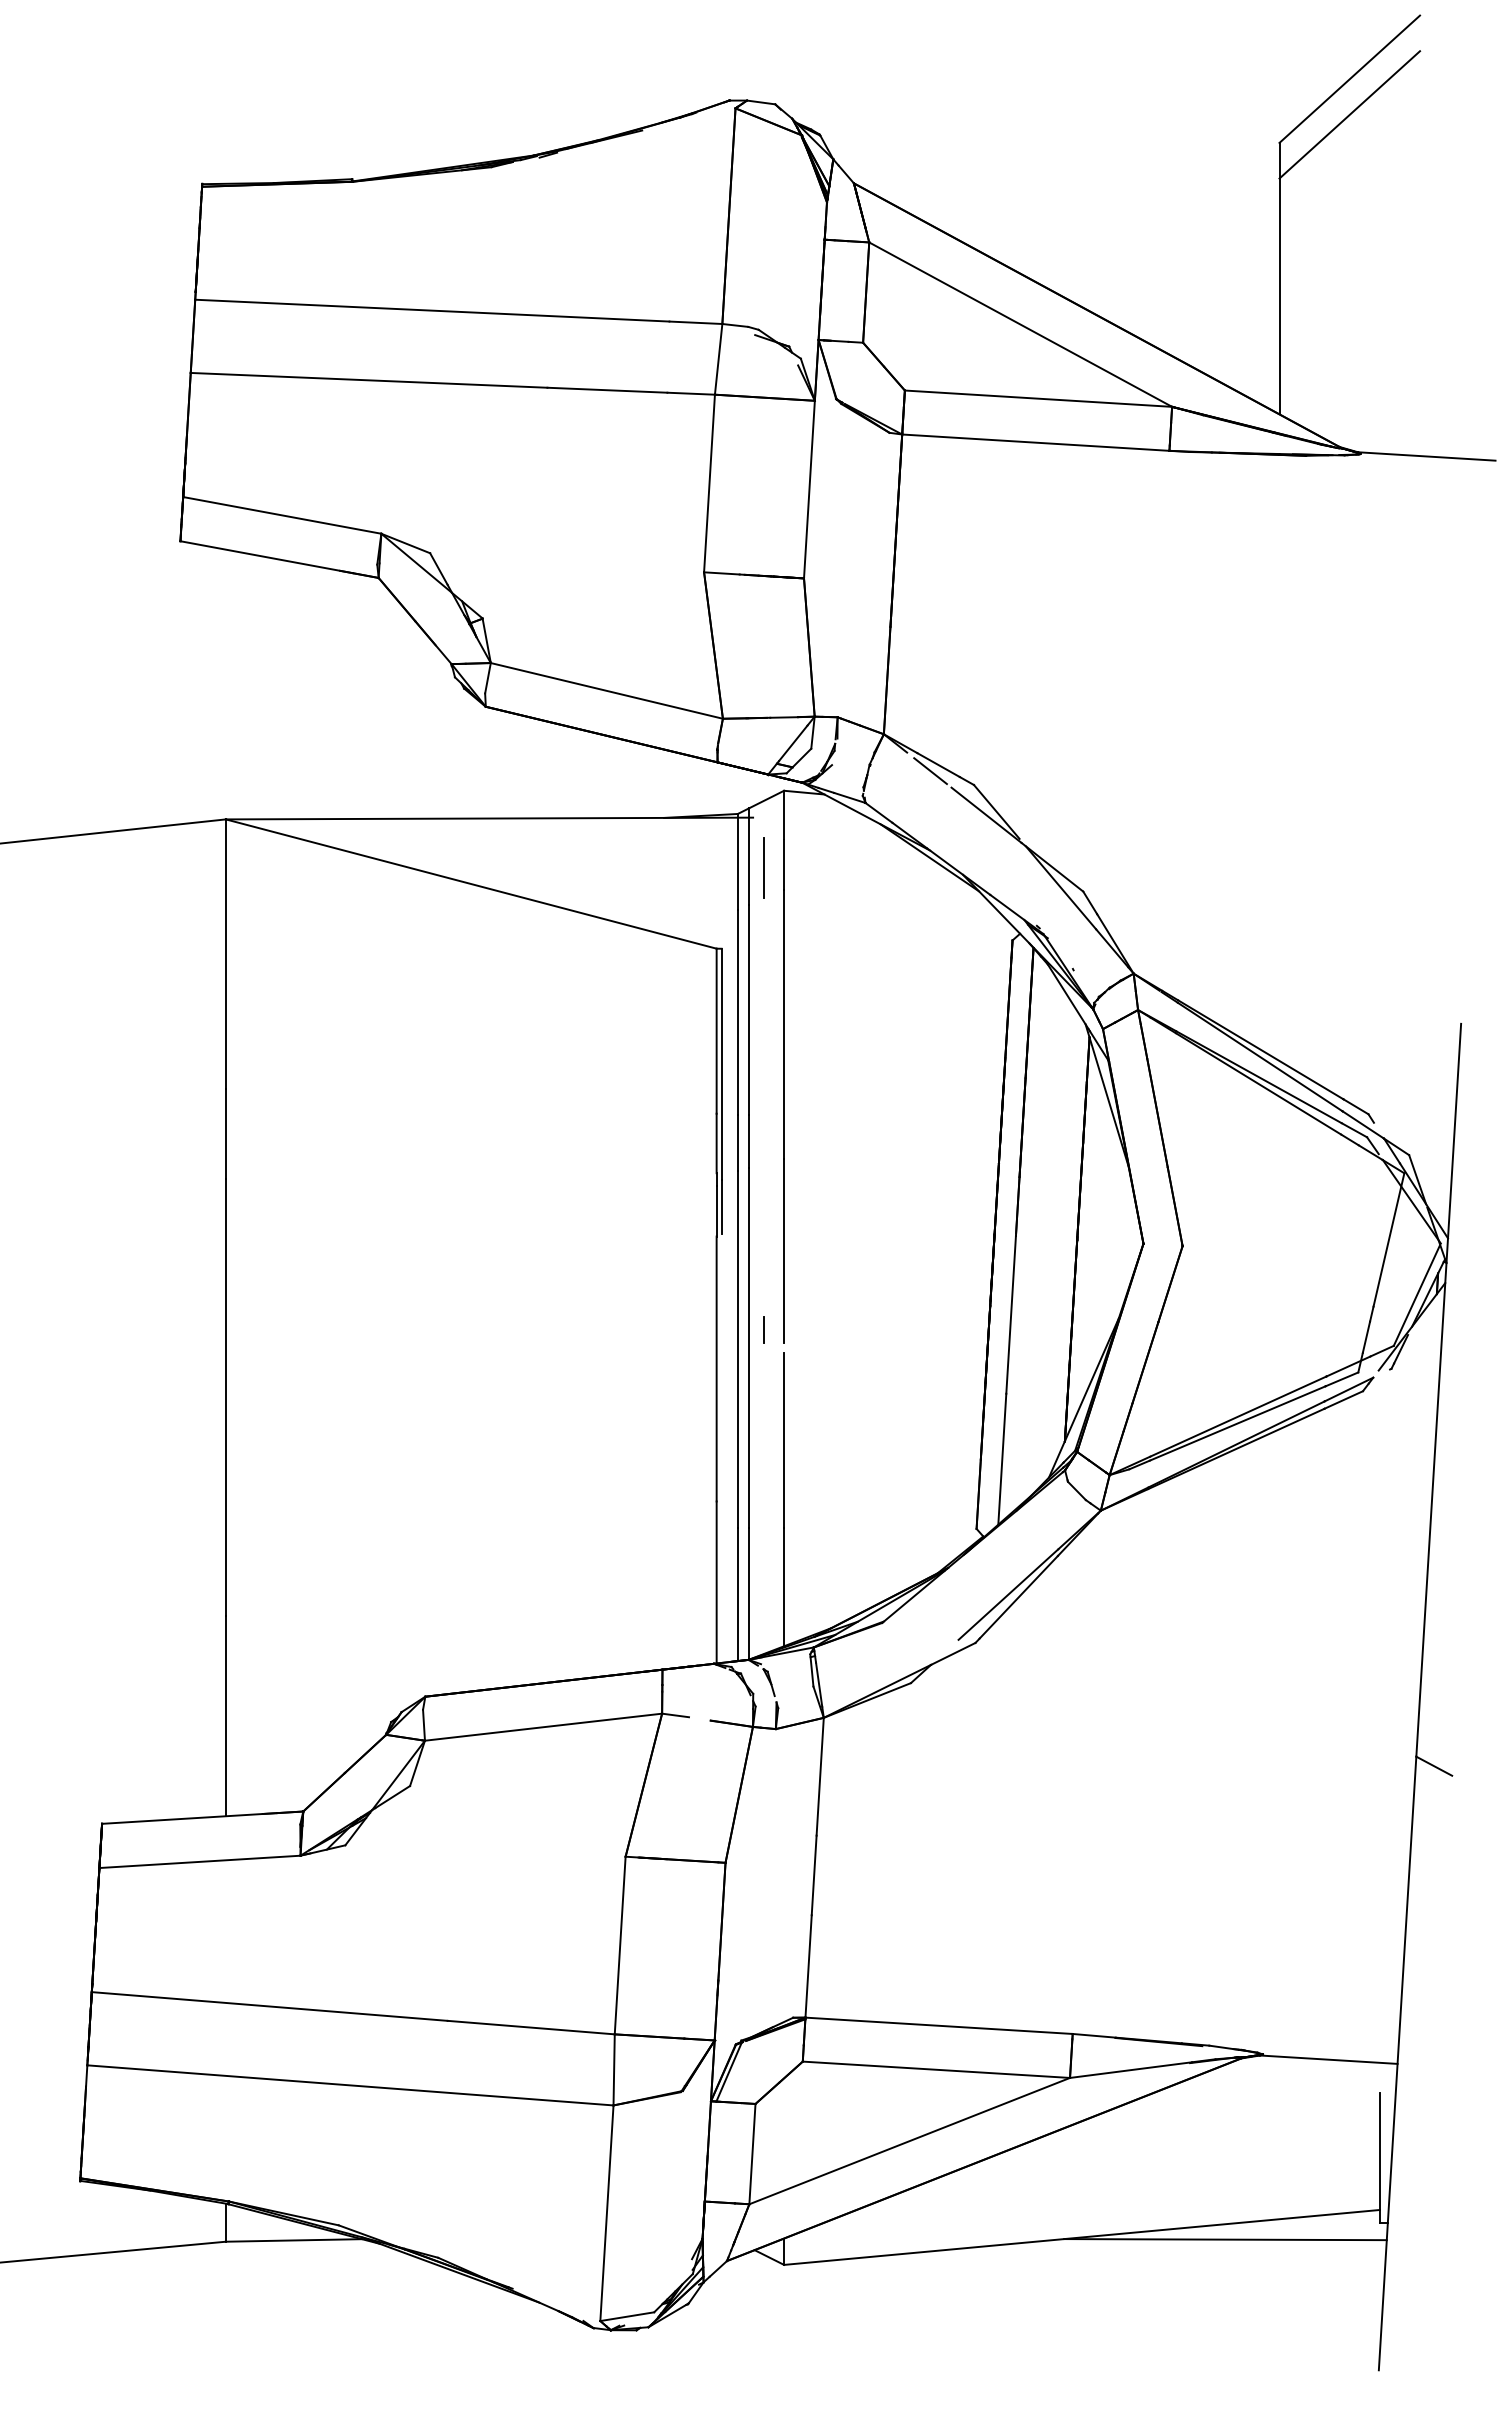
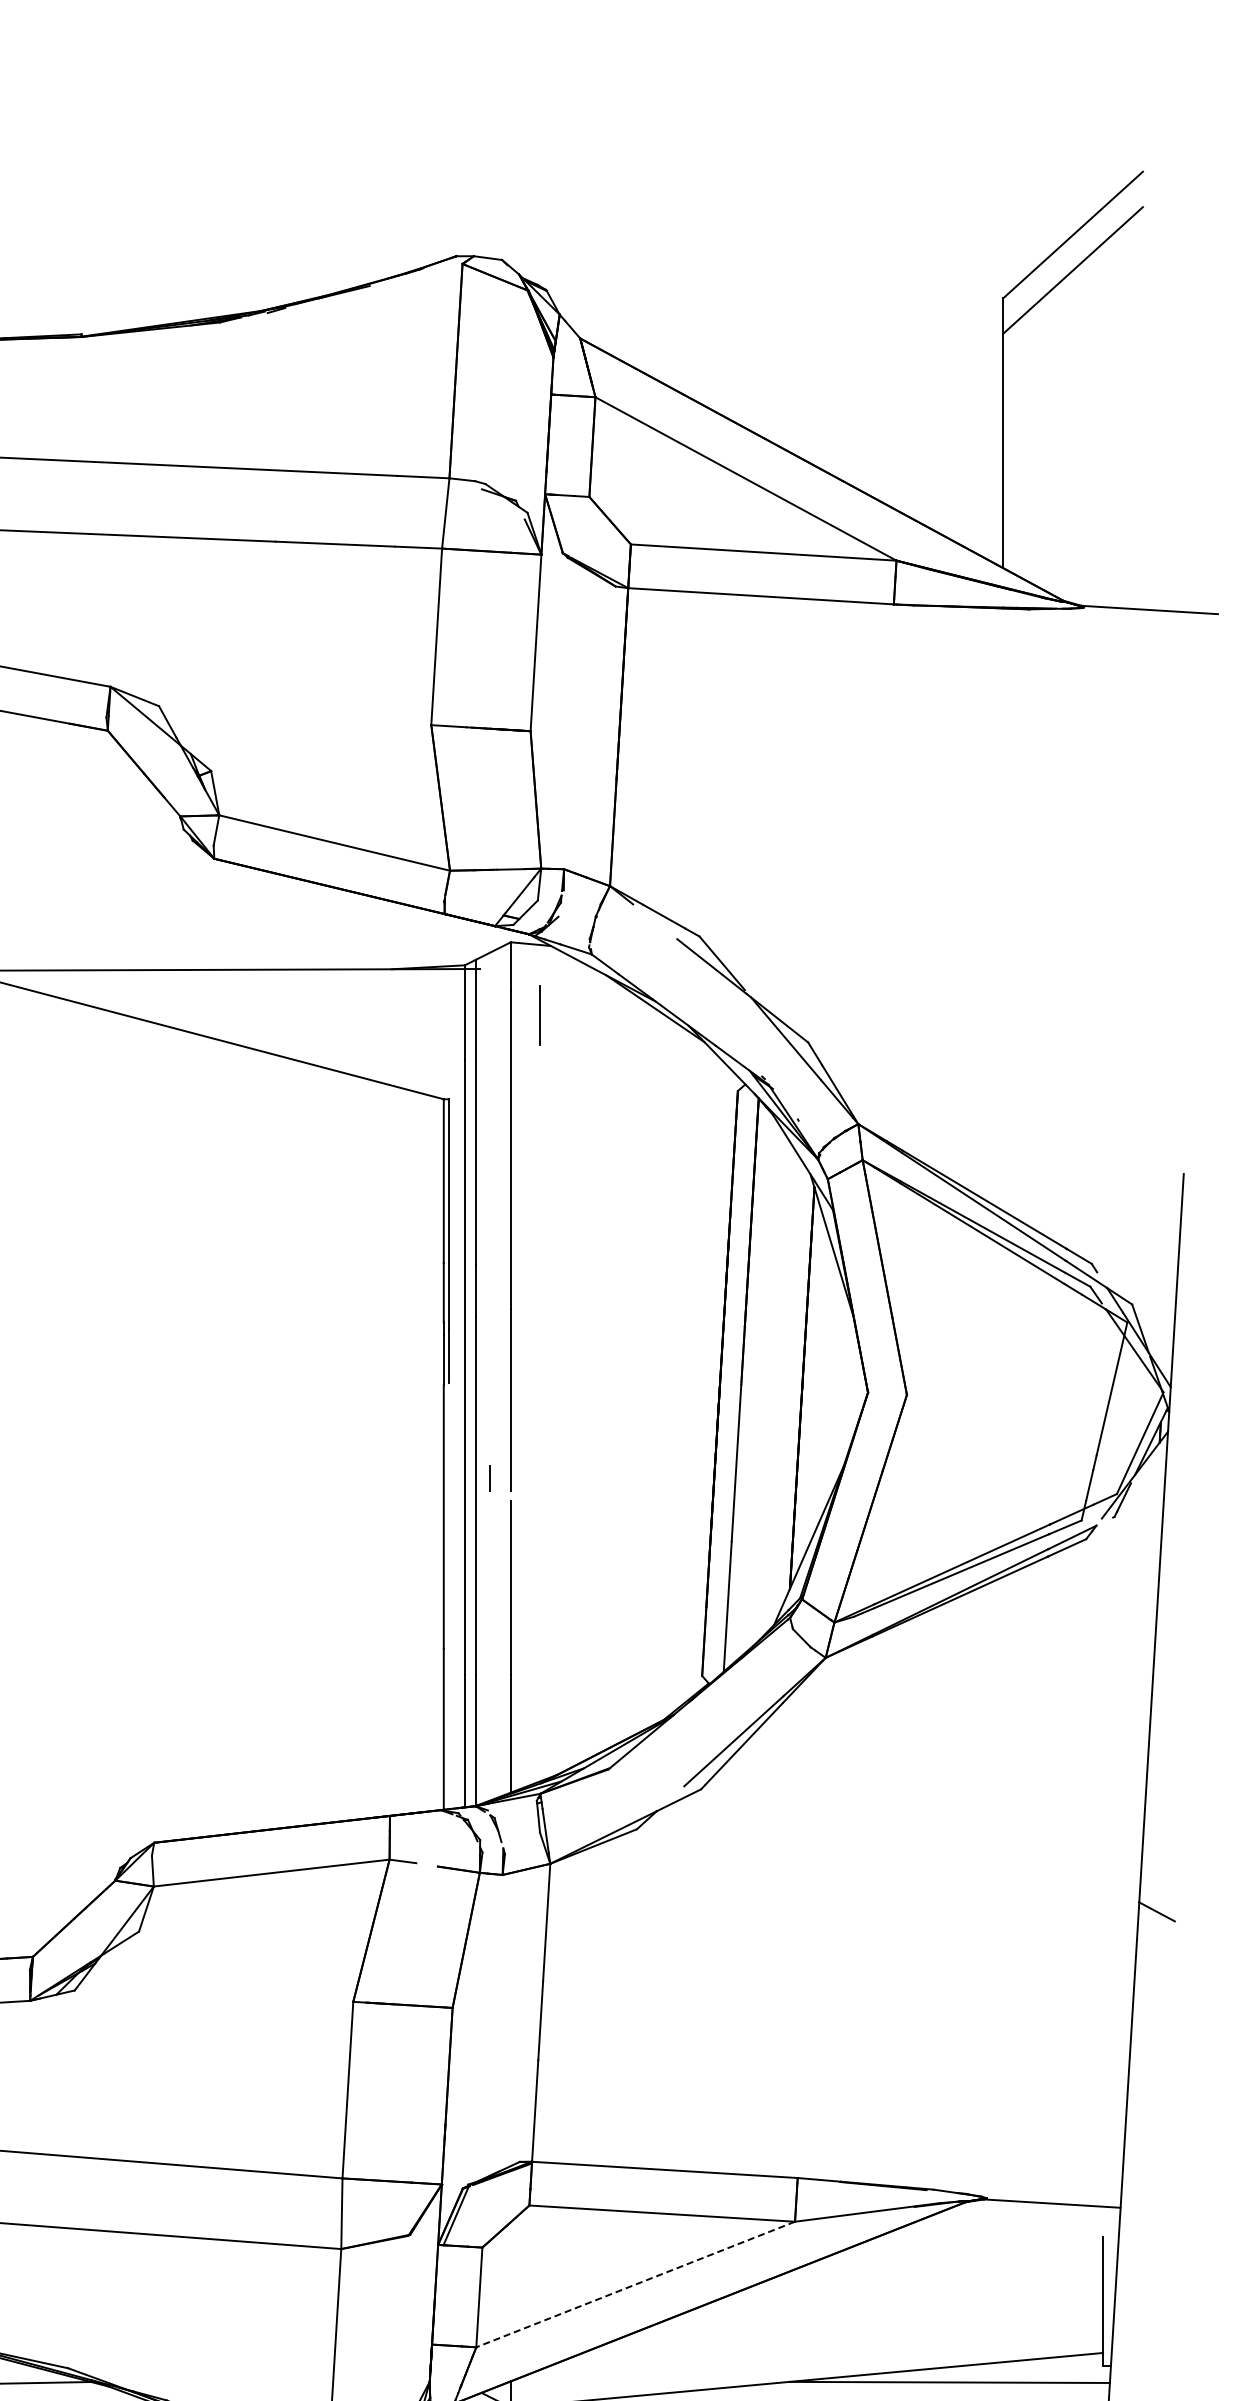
line: (930, 771) -> (656, 923), removed
line: (763, 867) -> (540, 1014), moved
line: (909, 2141) -> (635, 2284), solid -> dashed

